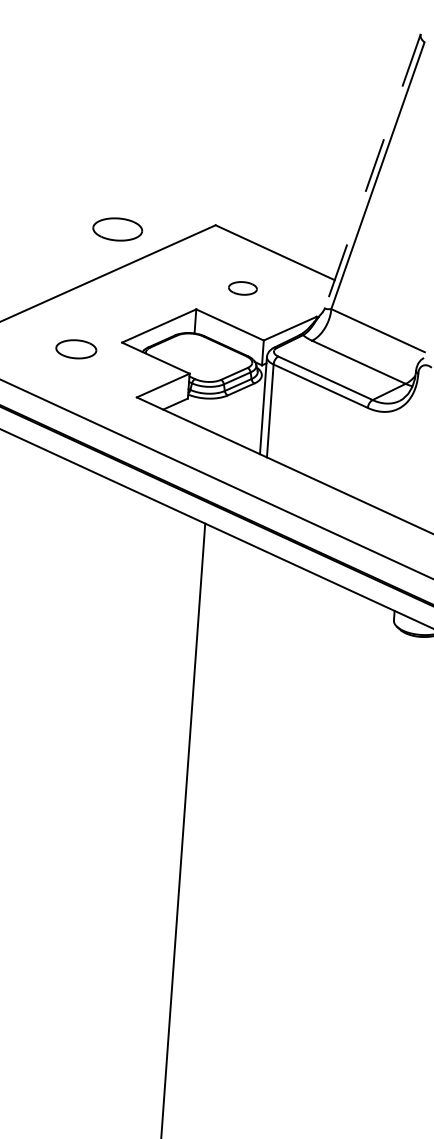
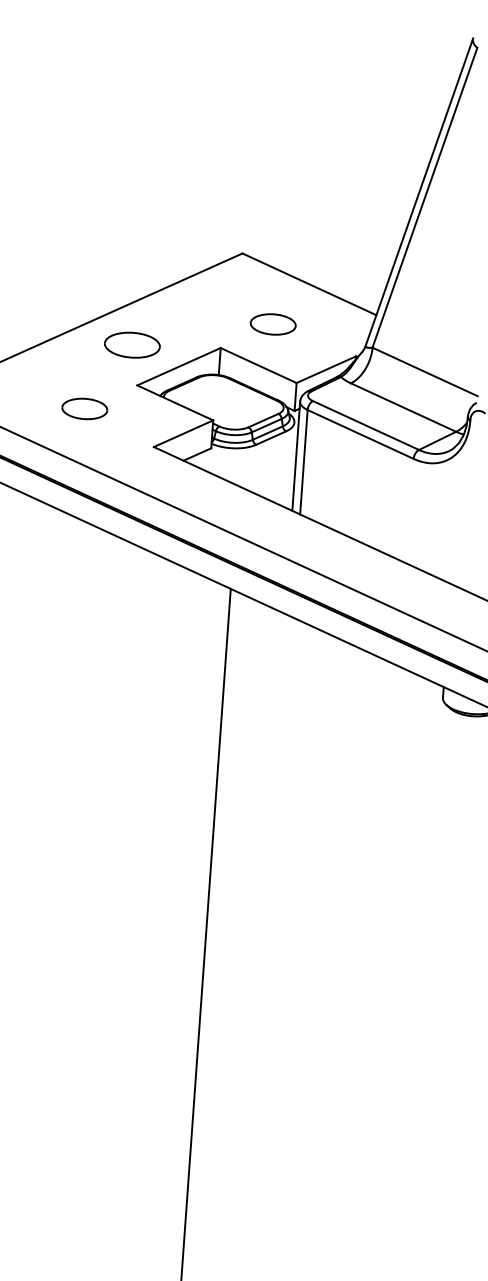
line: (373, 171) -> (419, 192), dashed -> solid
part: (117, 228) -> (132, 344), moved
part: (242, 288) -> (272, 324), size x1.43
part: (76, 348) -> (84, 408), moved

